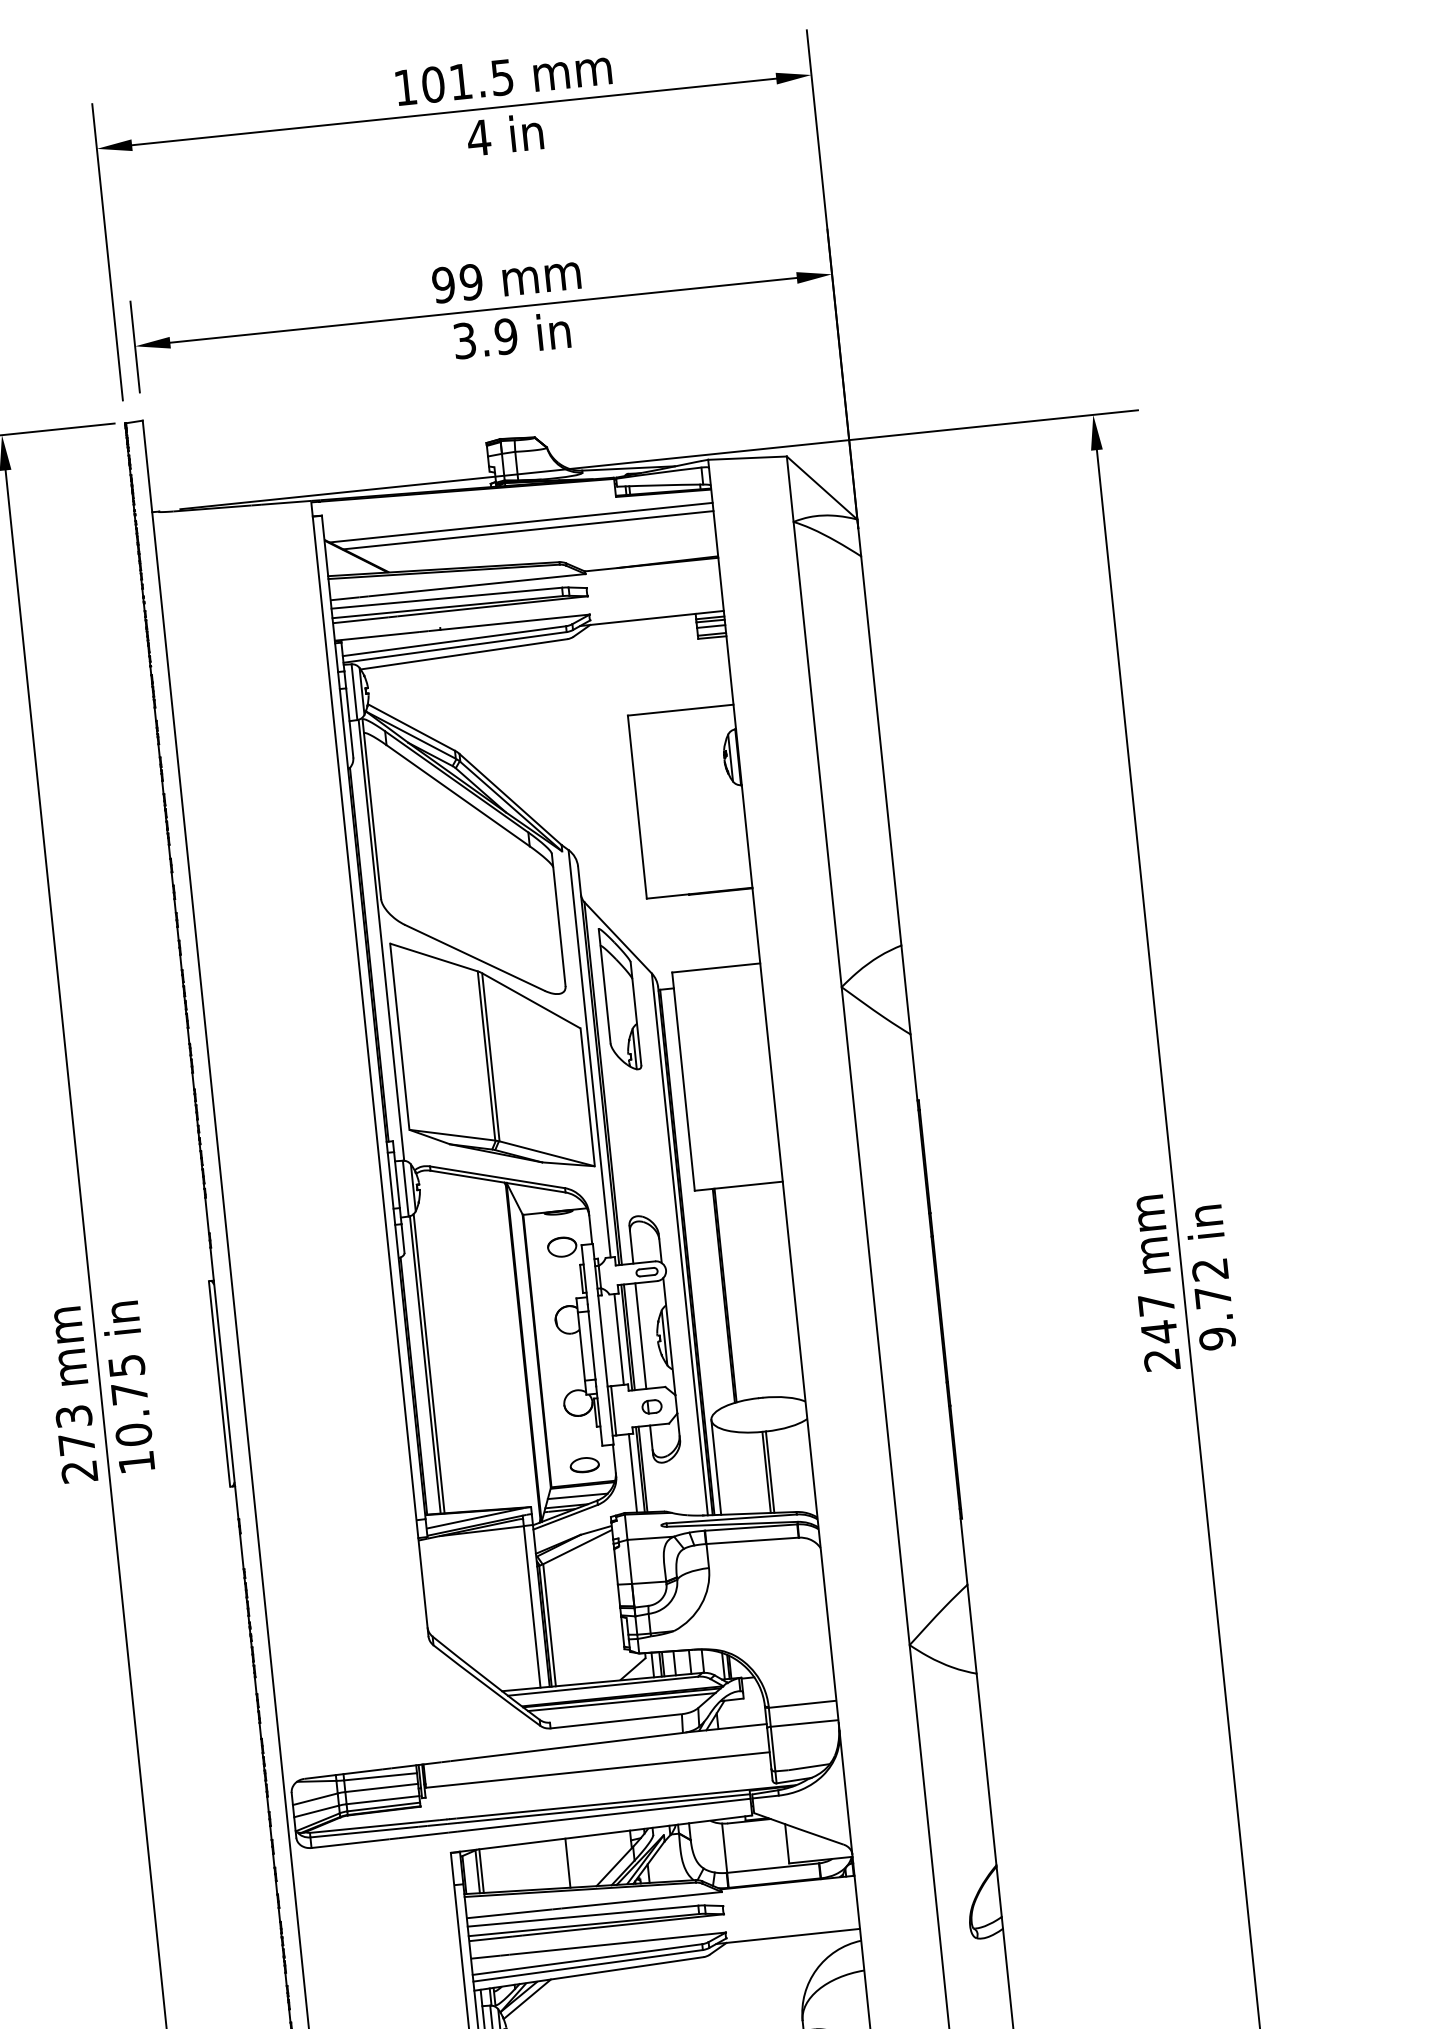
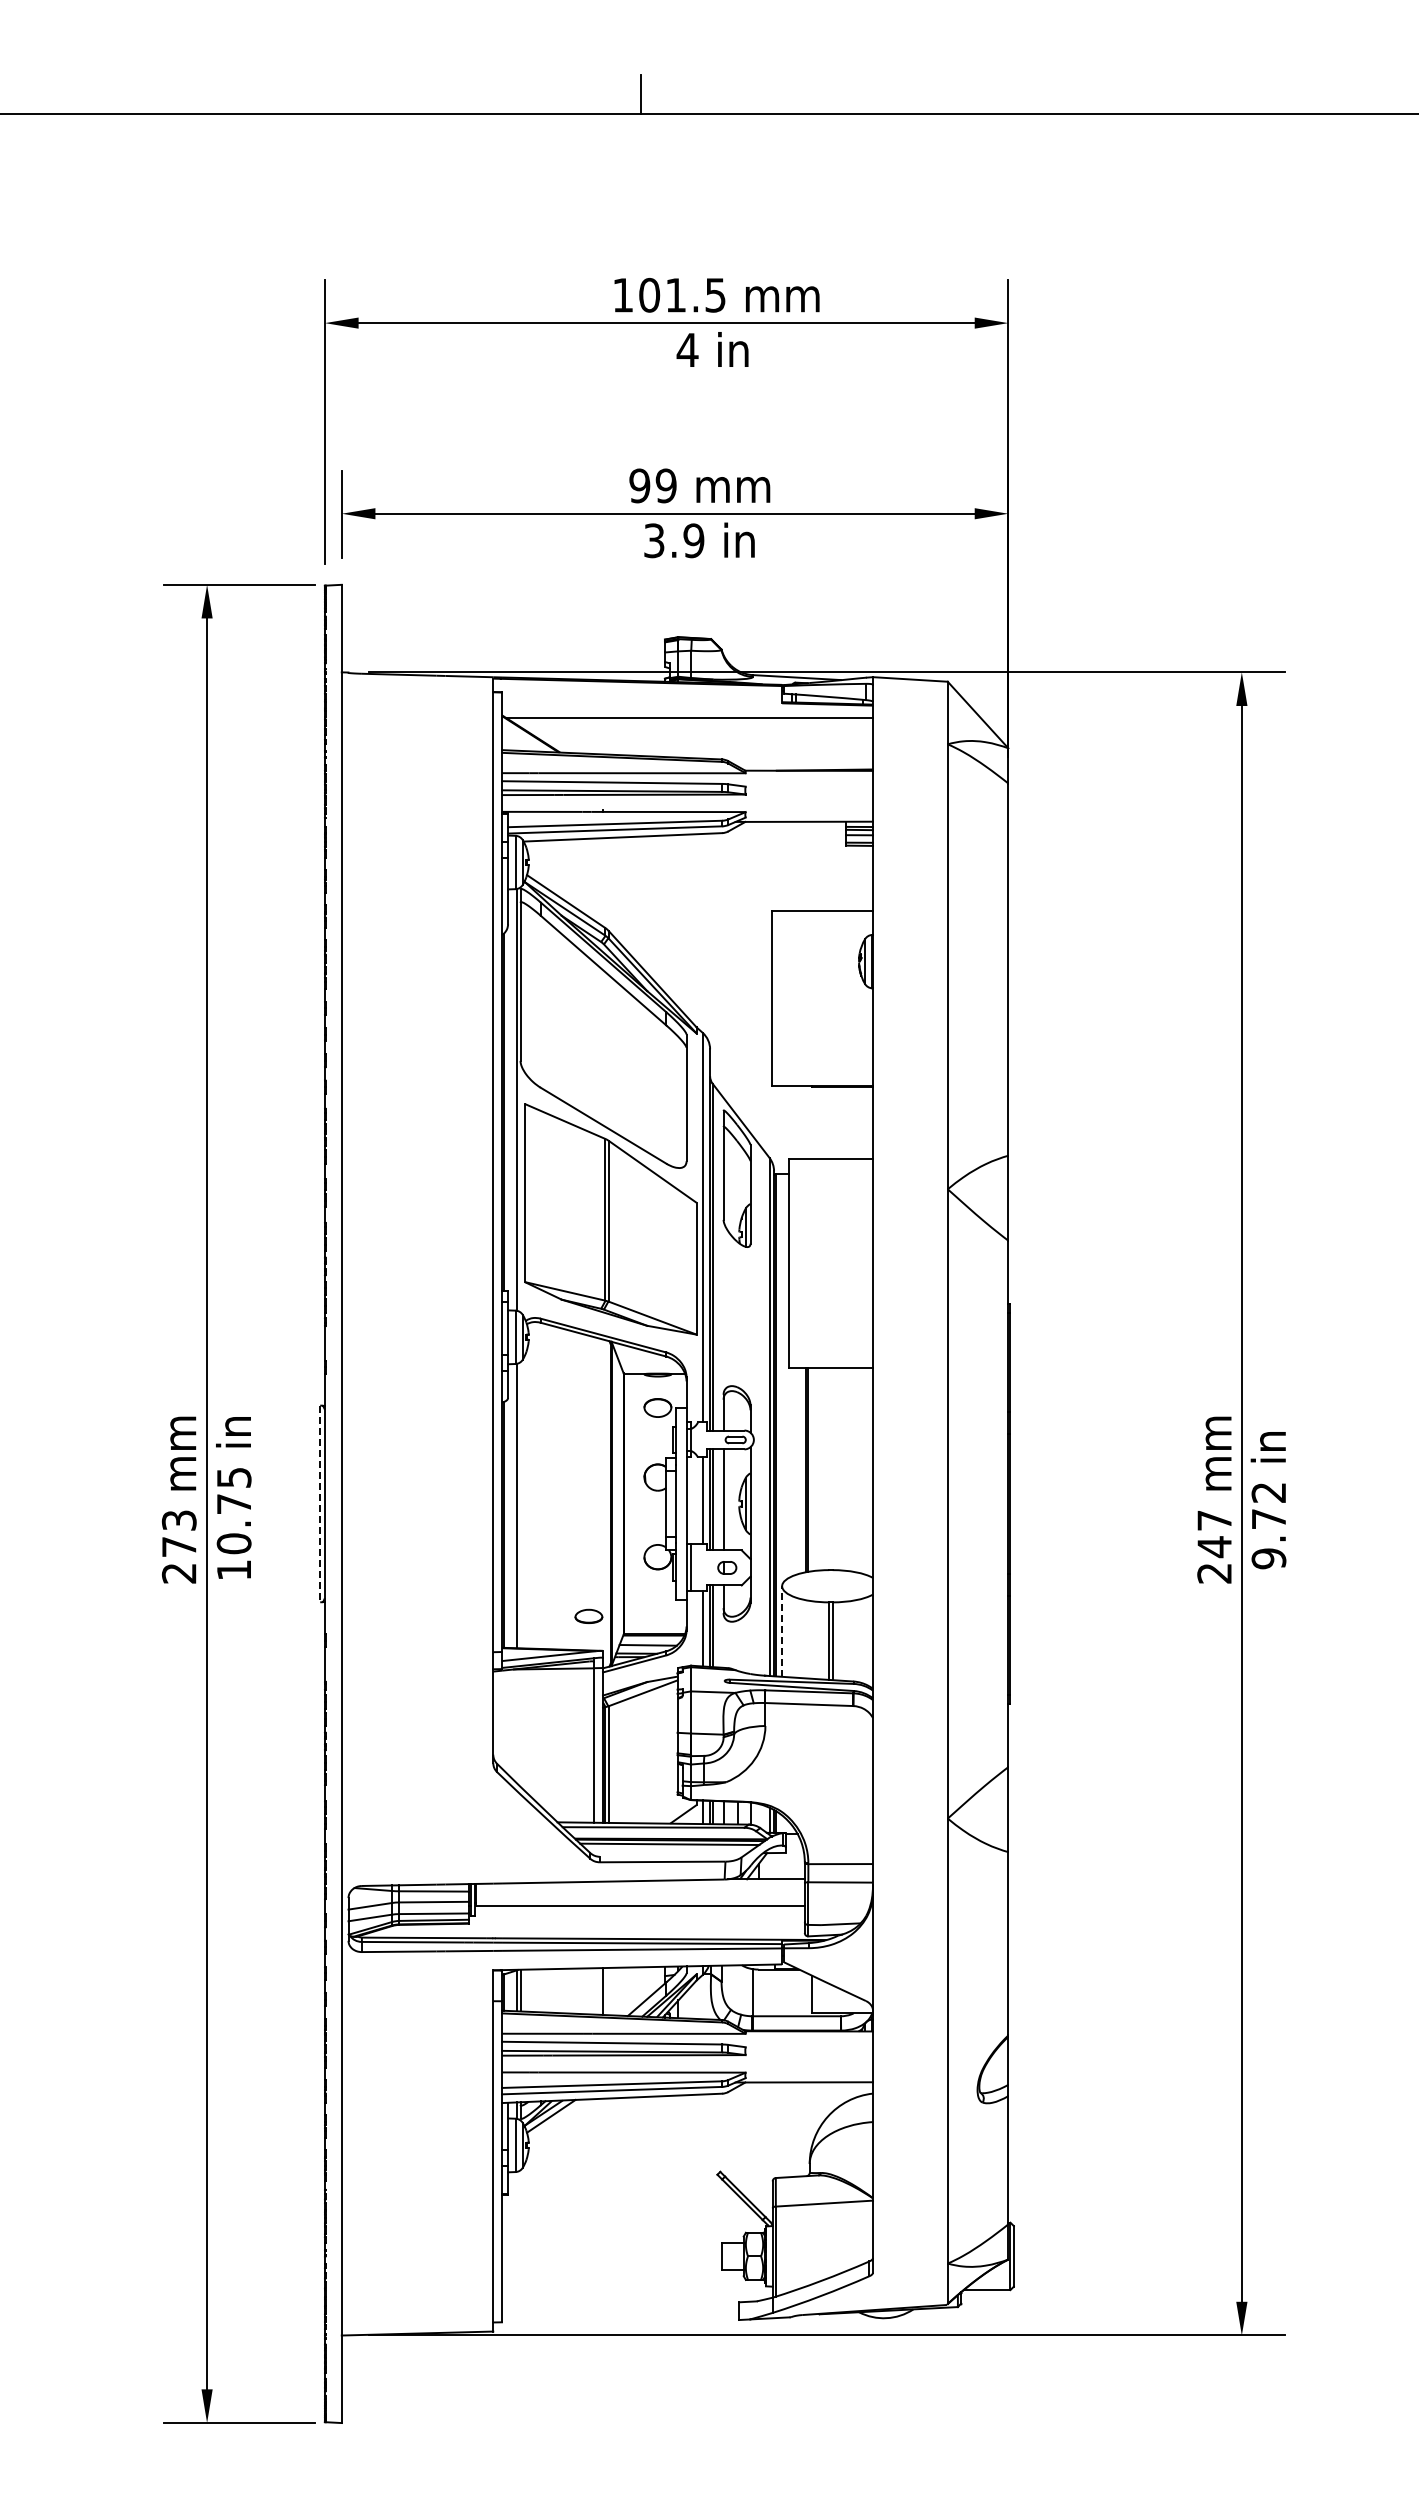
line: (528, 530) -> (696, 726), removed
line: (429, 1363) -> (520, 1505), removed
line: (219, 1384) -> (320, 1504), solid -> dashed
part: (584, 1464) -> (588, 1615), moved
line: (716, 1467) -> (782, 1631), solid -> dashed

